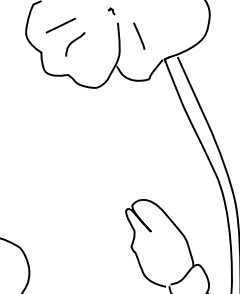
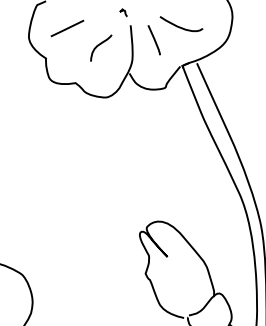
curve: (162, 23) -> (180, 26), added
curve: (73, 42) -> (99, 46), moved

